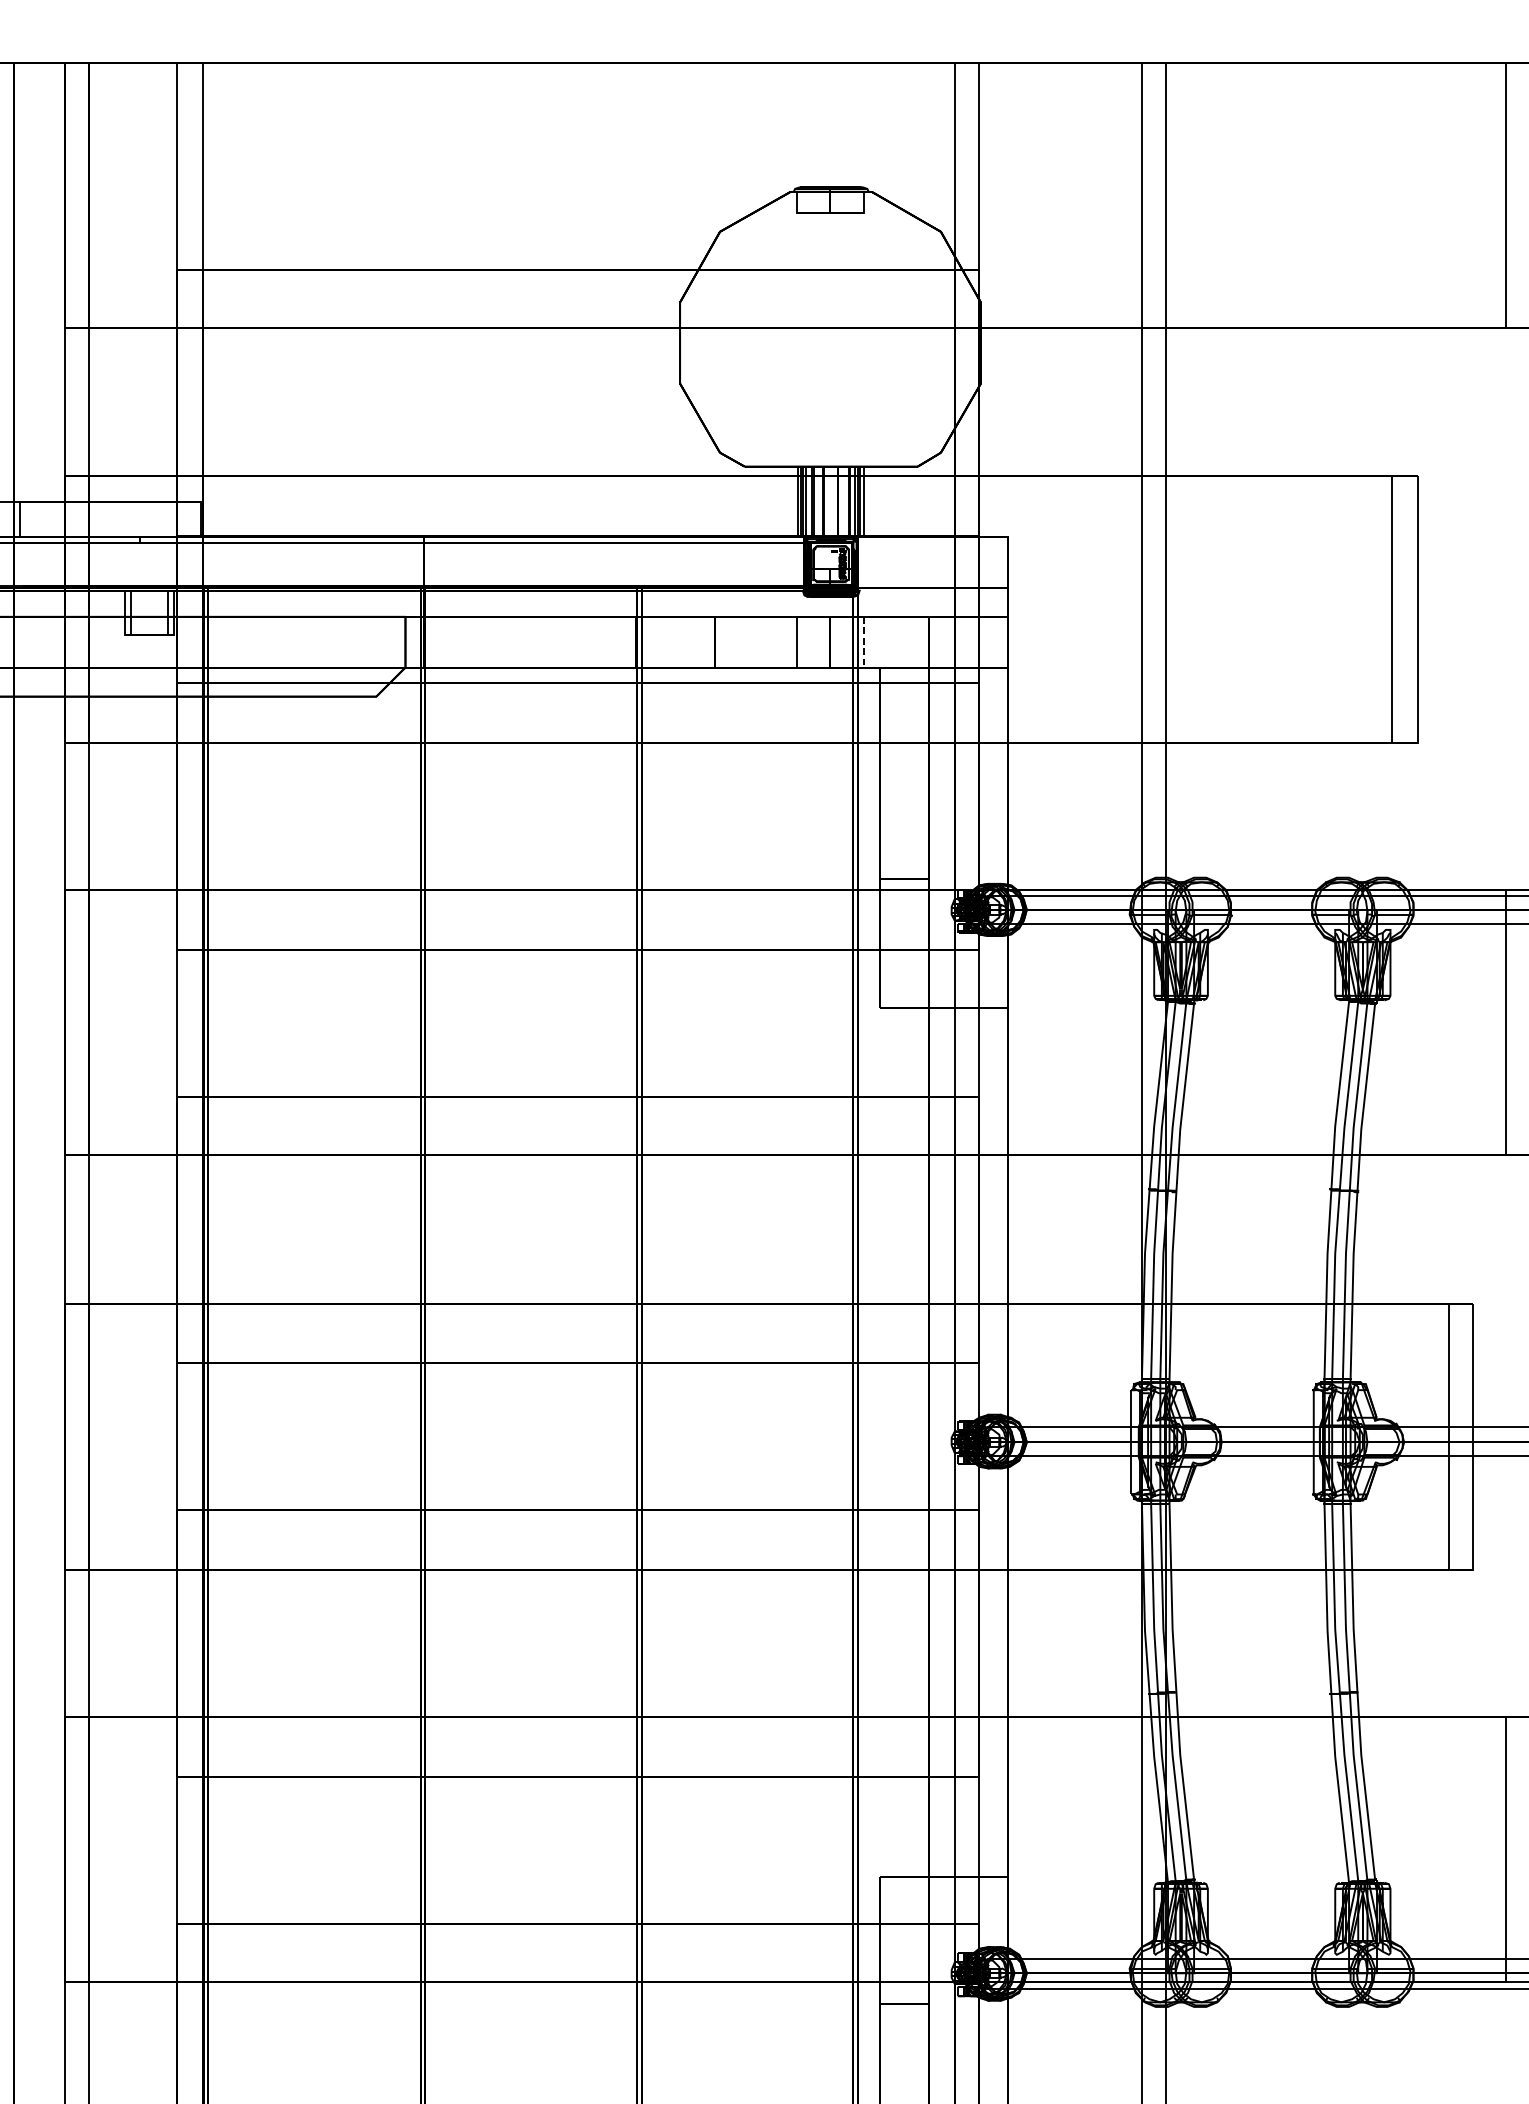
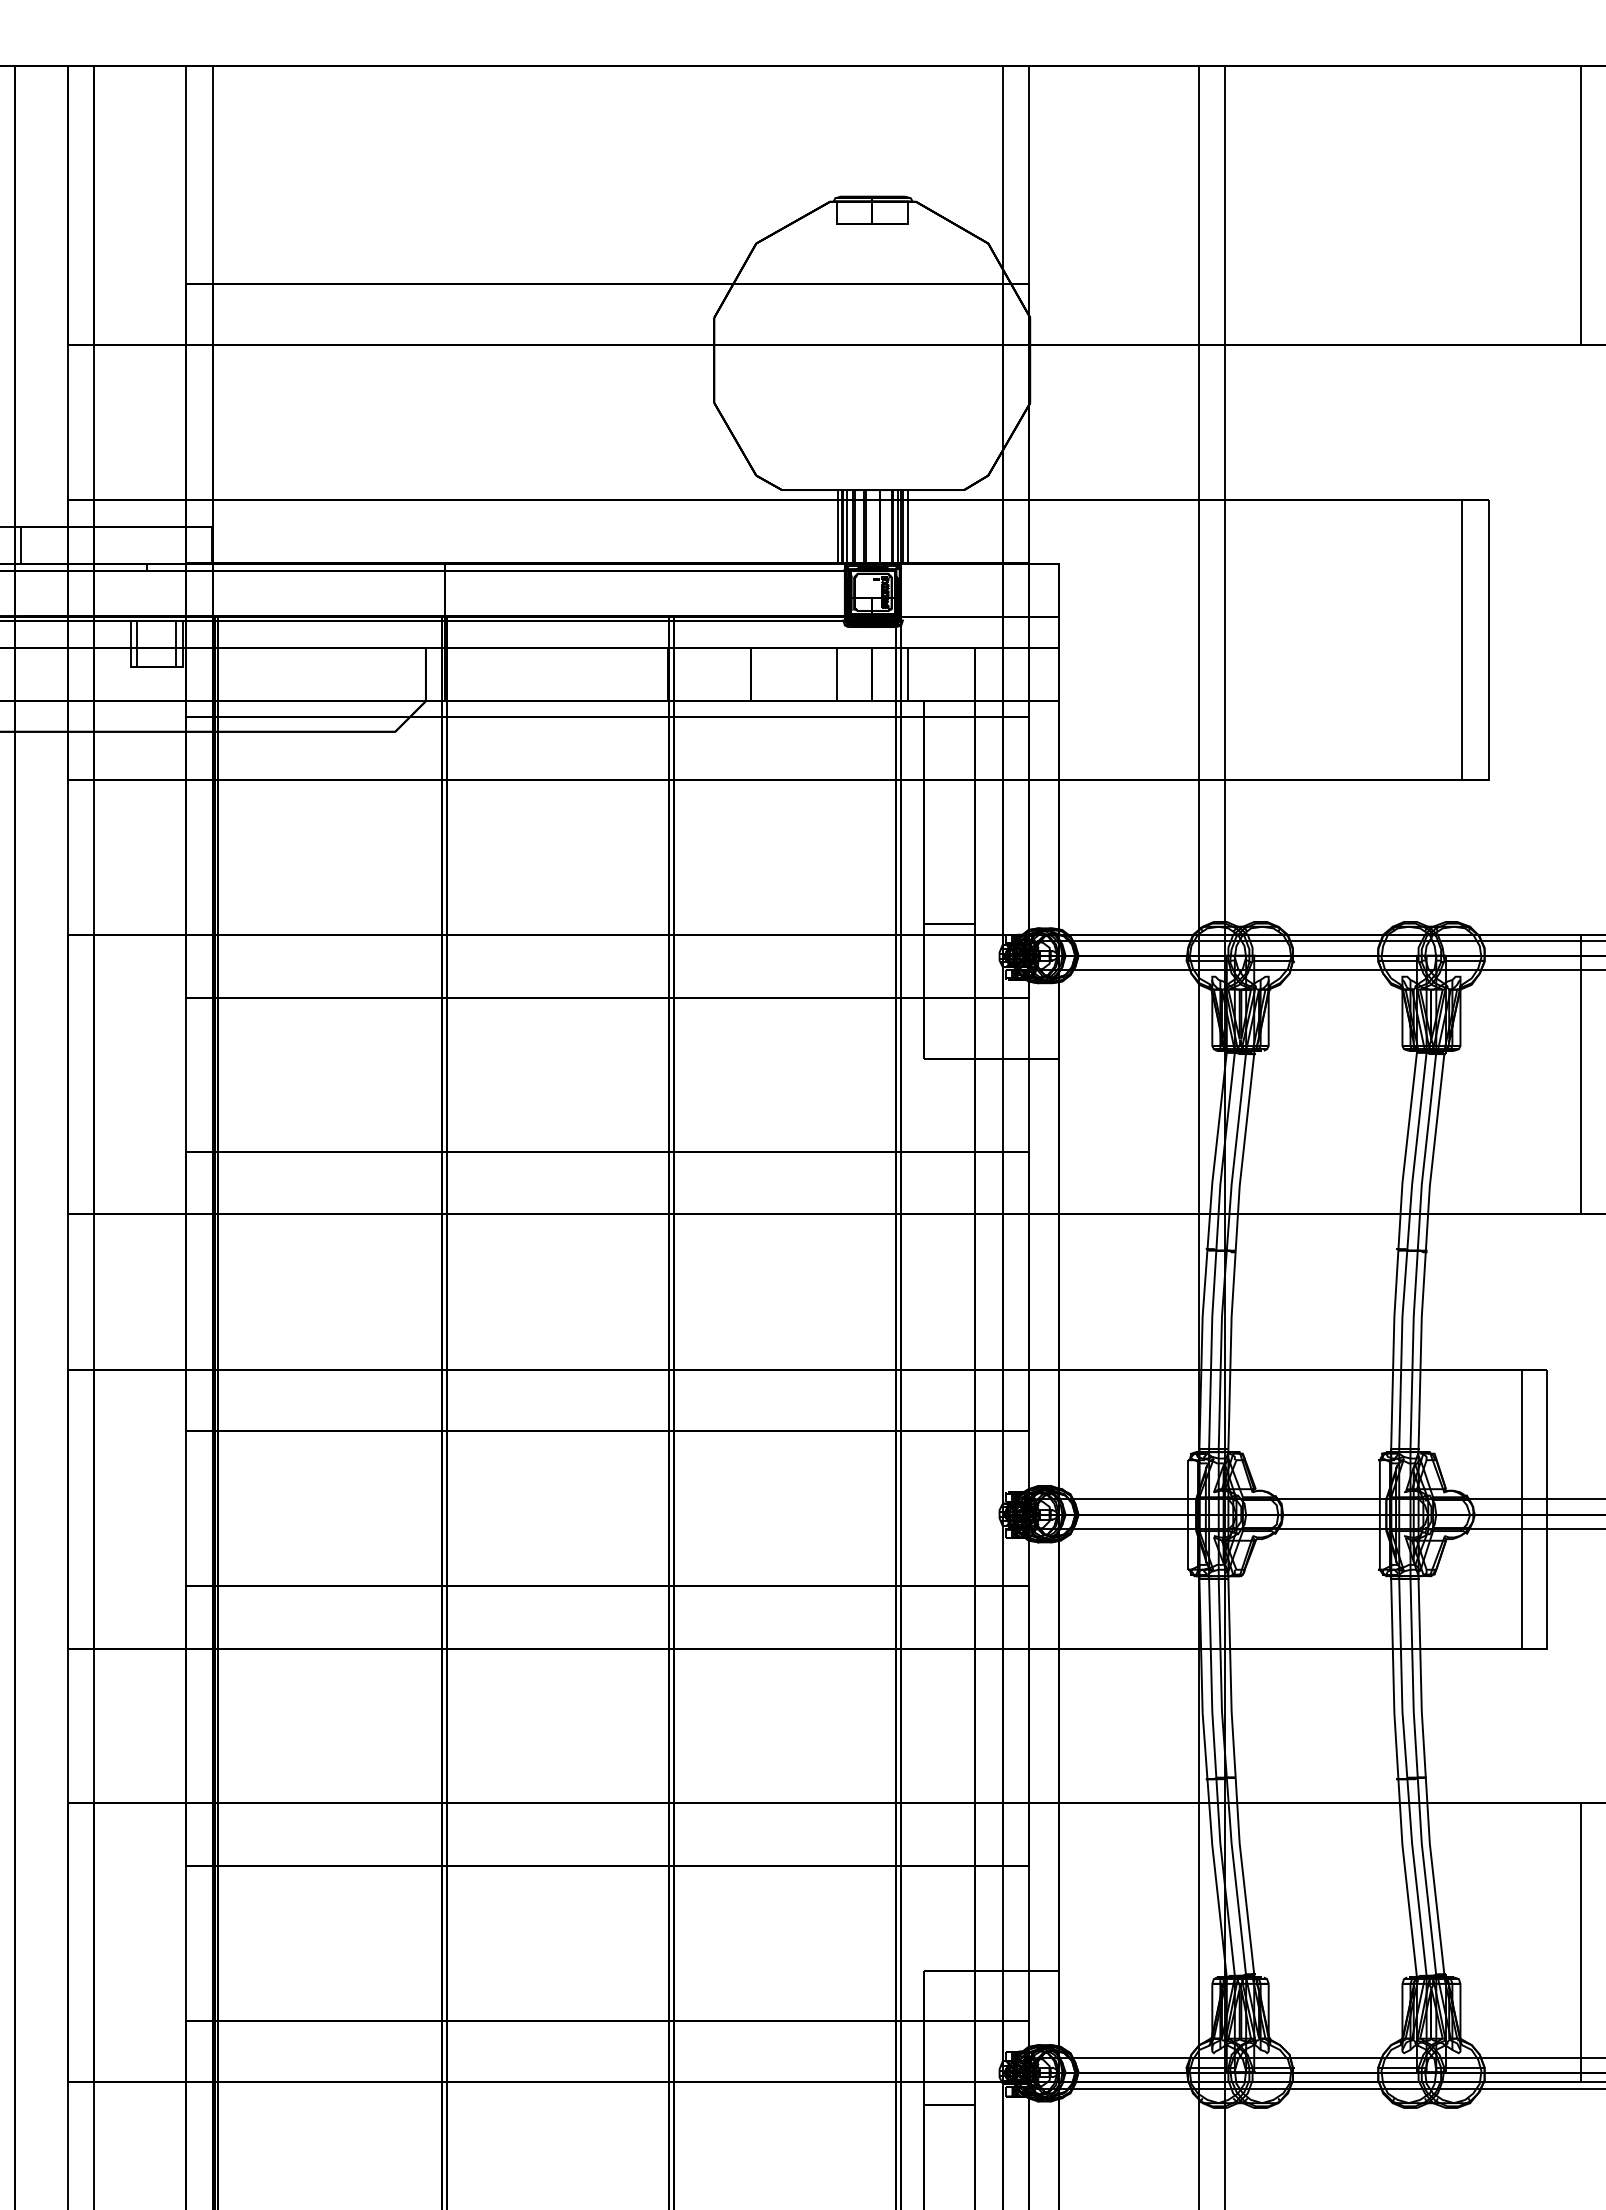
line: (863, 642) -> (907, 674), dashed -> solid

